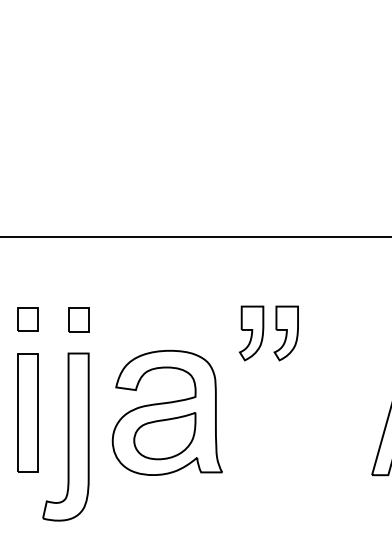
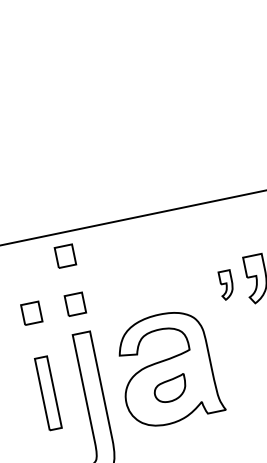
part: (78, 263) -> (65, 255), added
part: (251, 333) -> (226, 285), size x0.6
part: (27, 412) -> (47, 393), size x0.7
part: (164, 436) -> (169, 389), size x0.6

